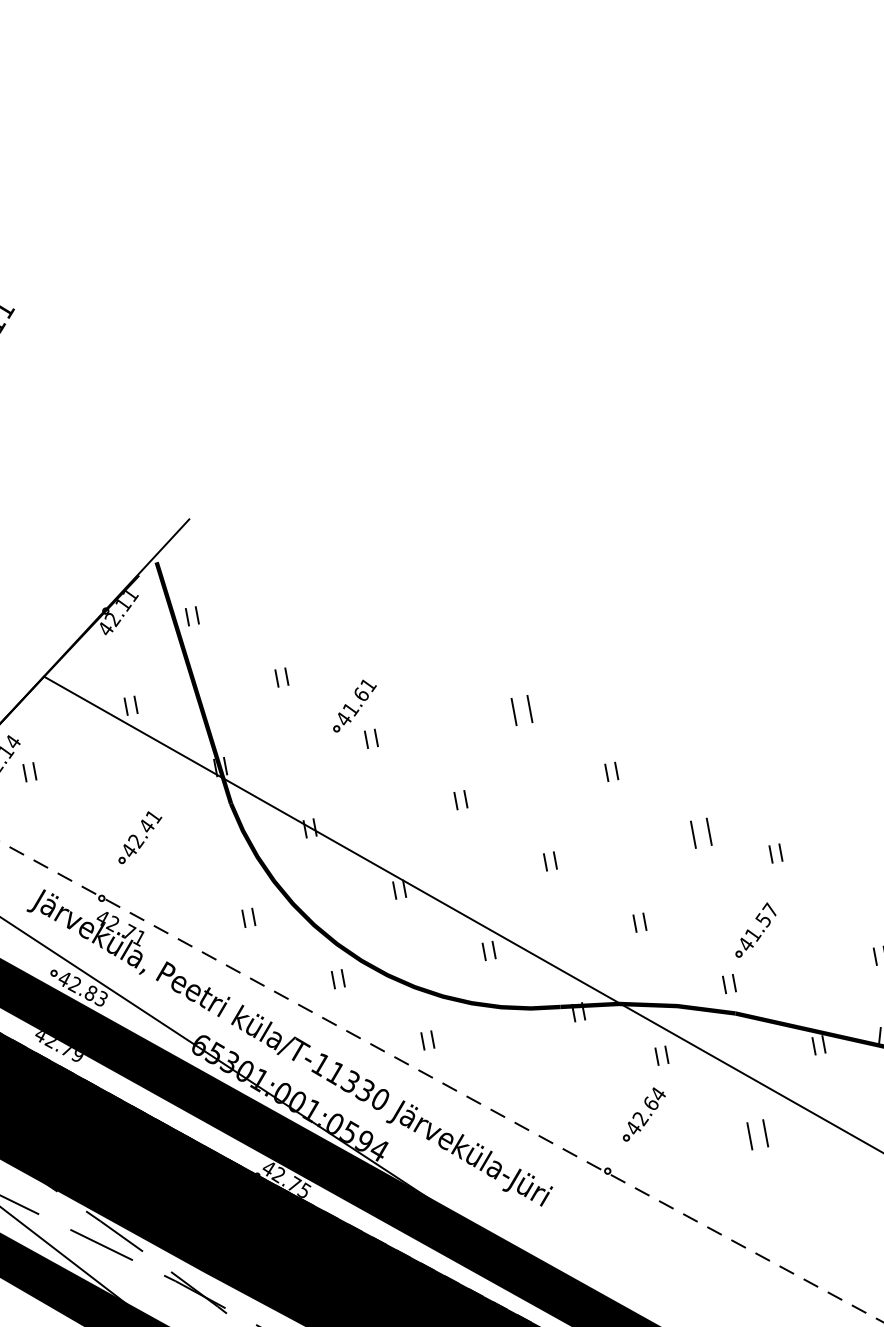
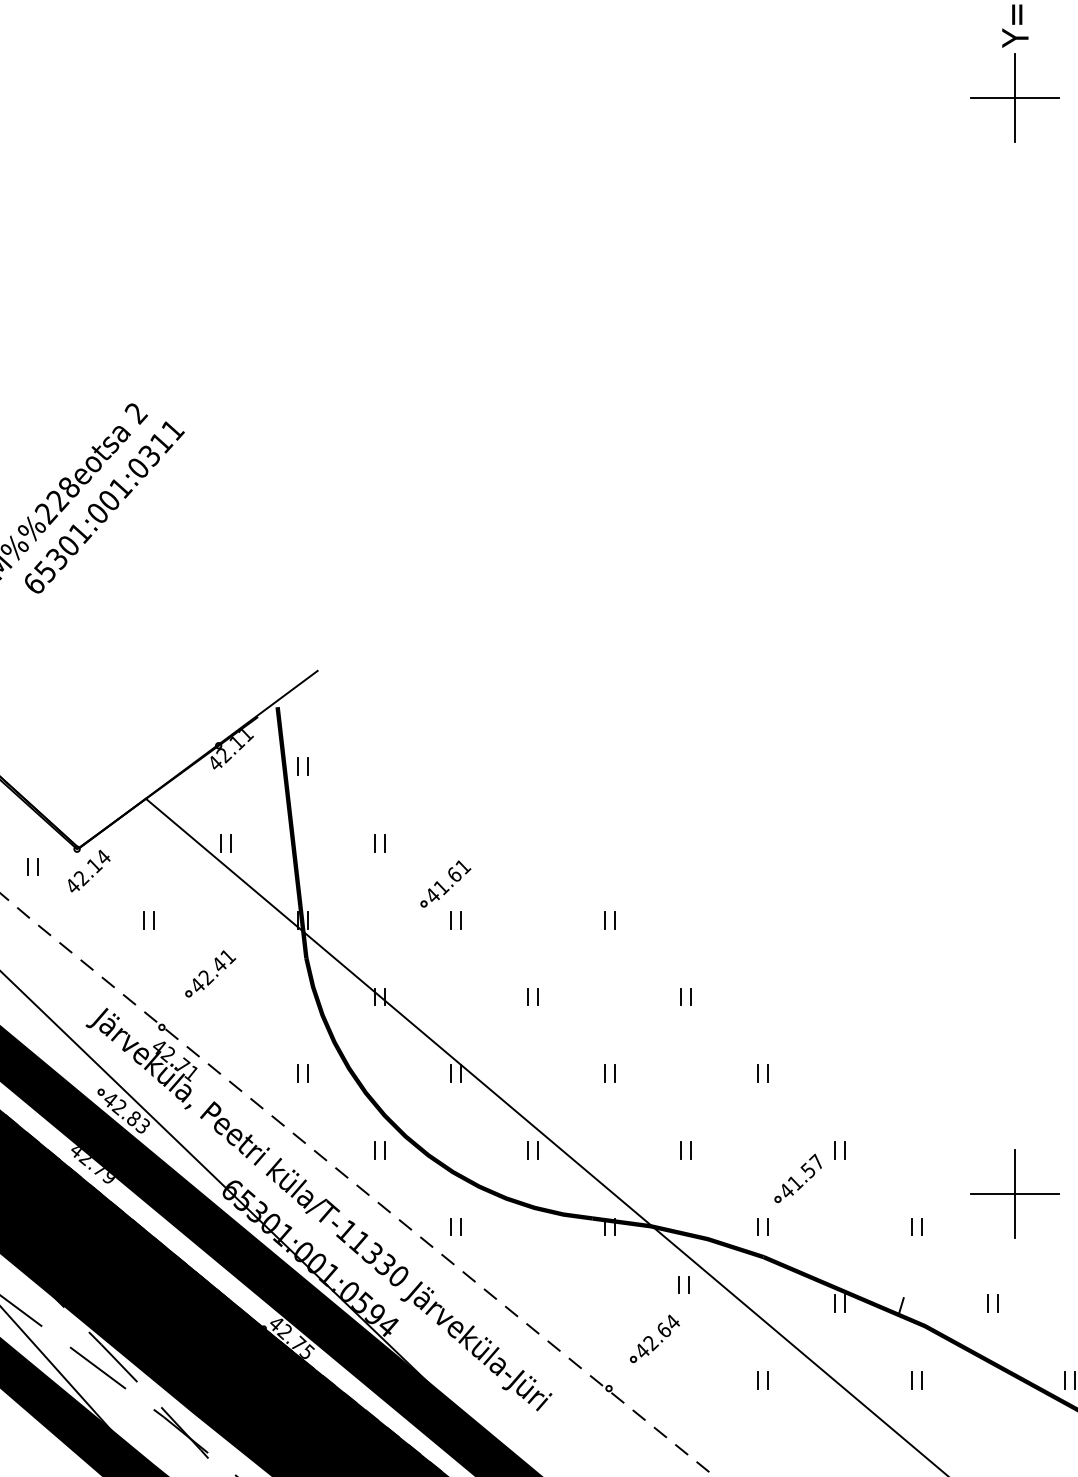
part: (522, 710) -> (609, 920), size x0.62
part: (29, 772) -> (148, 920), moved
part: (700, 833) -> (762, 1073), size x0.62
part: (775, 853) -> (839, 1150), moved
part: (757, 1134) -> (762, 1380), size x0.62

